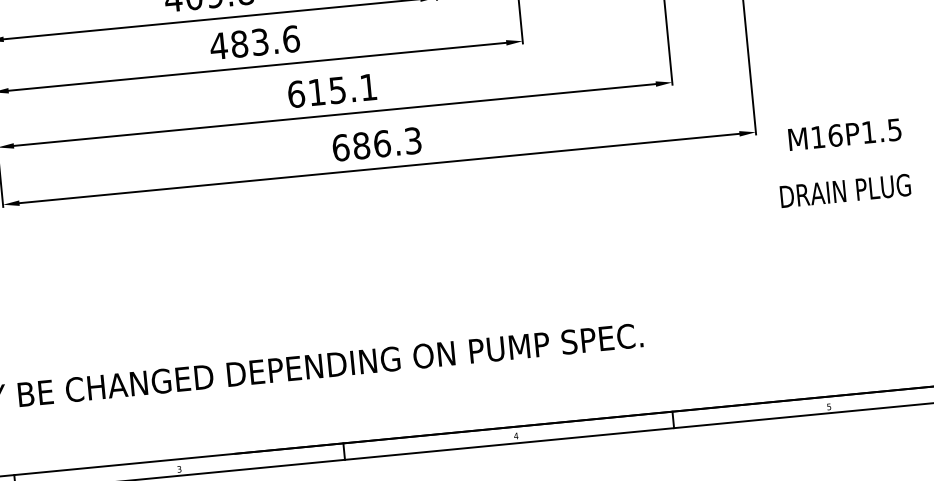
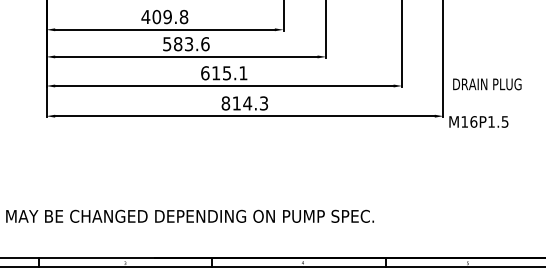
text: (217, 46) -> (166, 44), 483.6 -> 583.6
text: (844, 133) -> (478, 121), moved
text: (361, 145) -> (236, 103), 686.3 -> 814.3
text: (845, 191) -> (487, 84), moved

